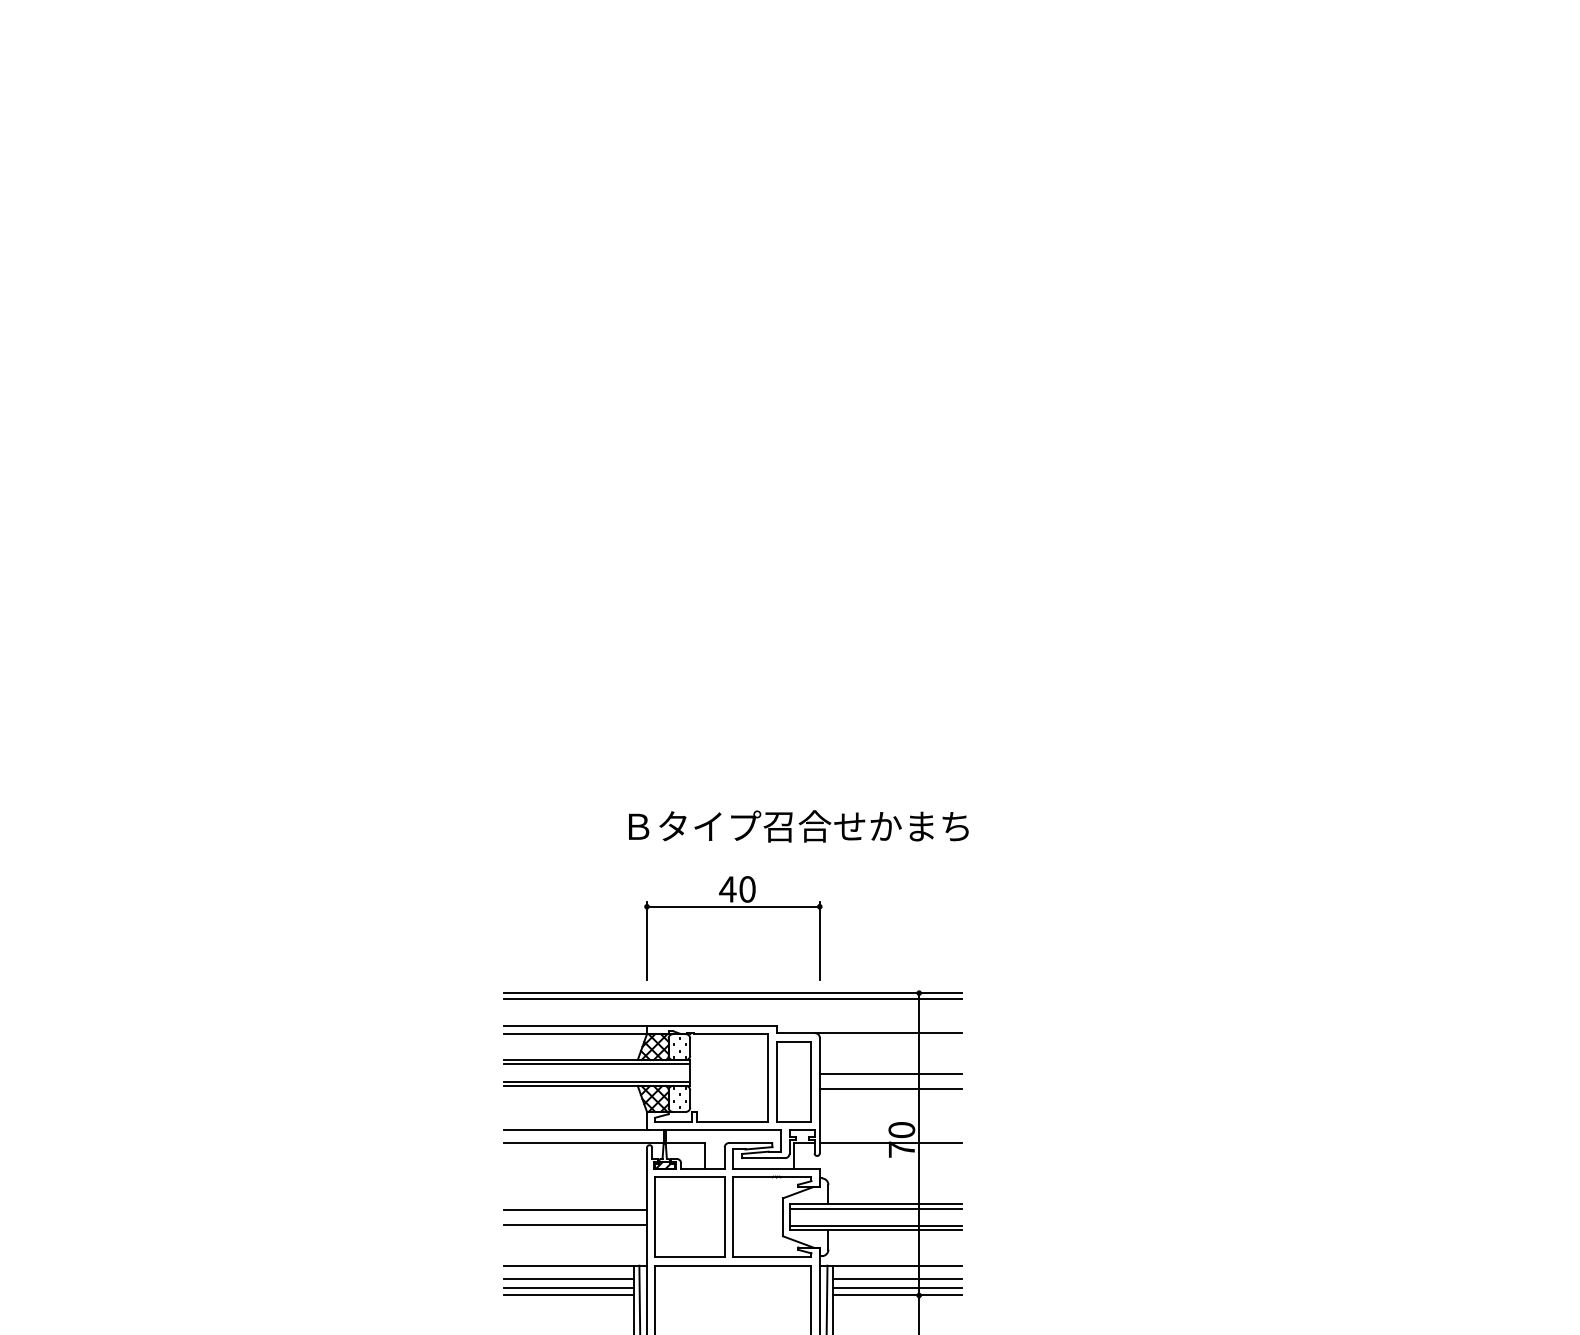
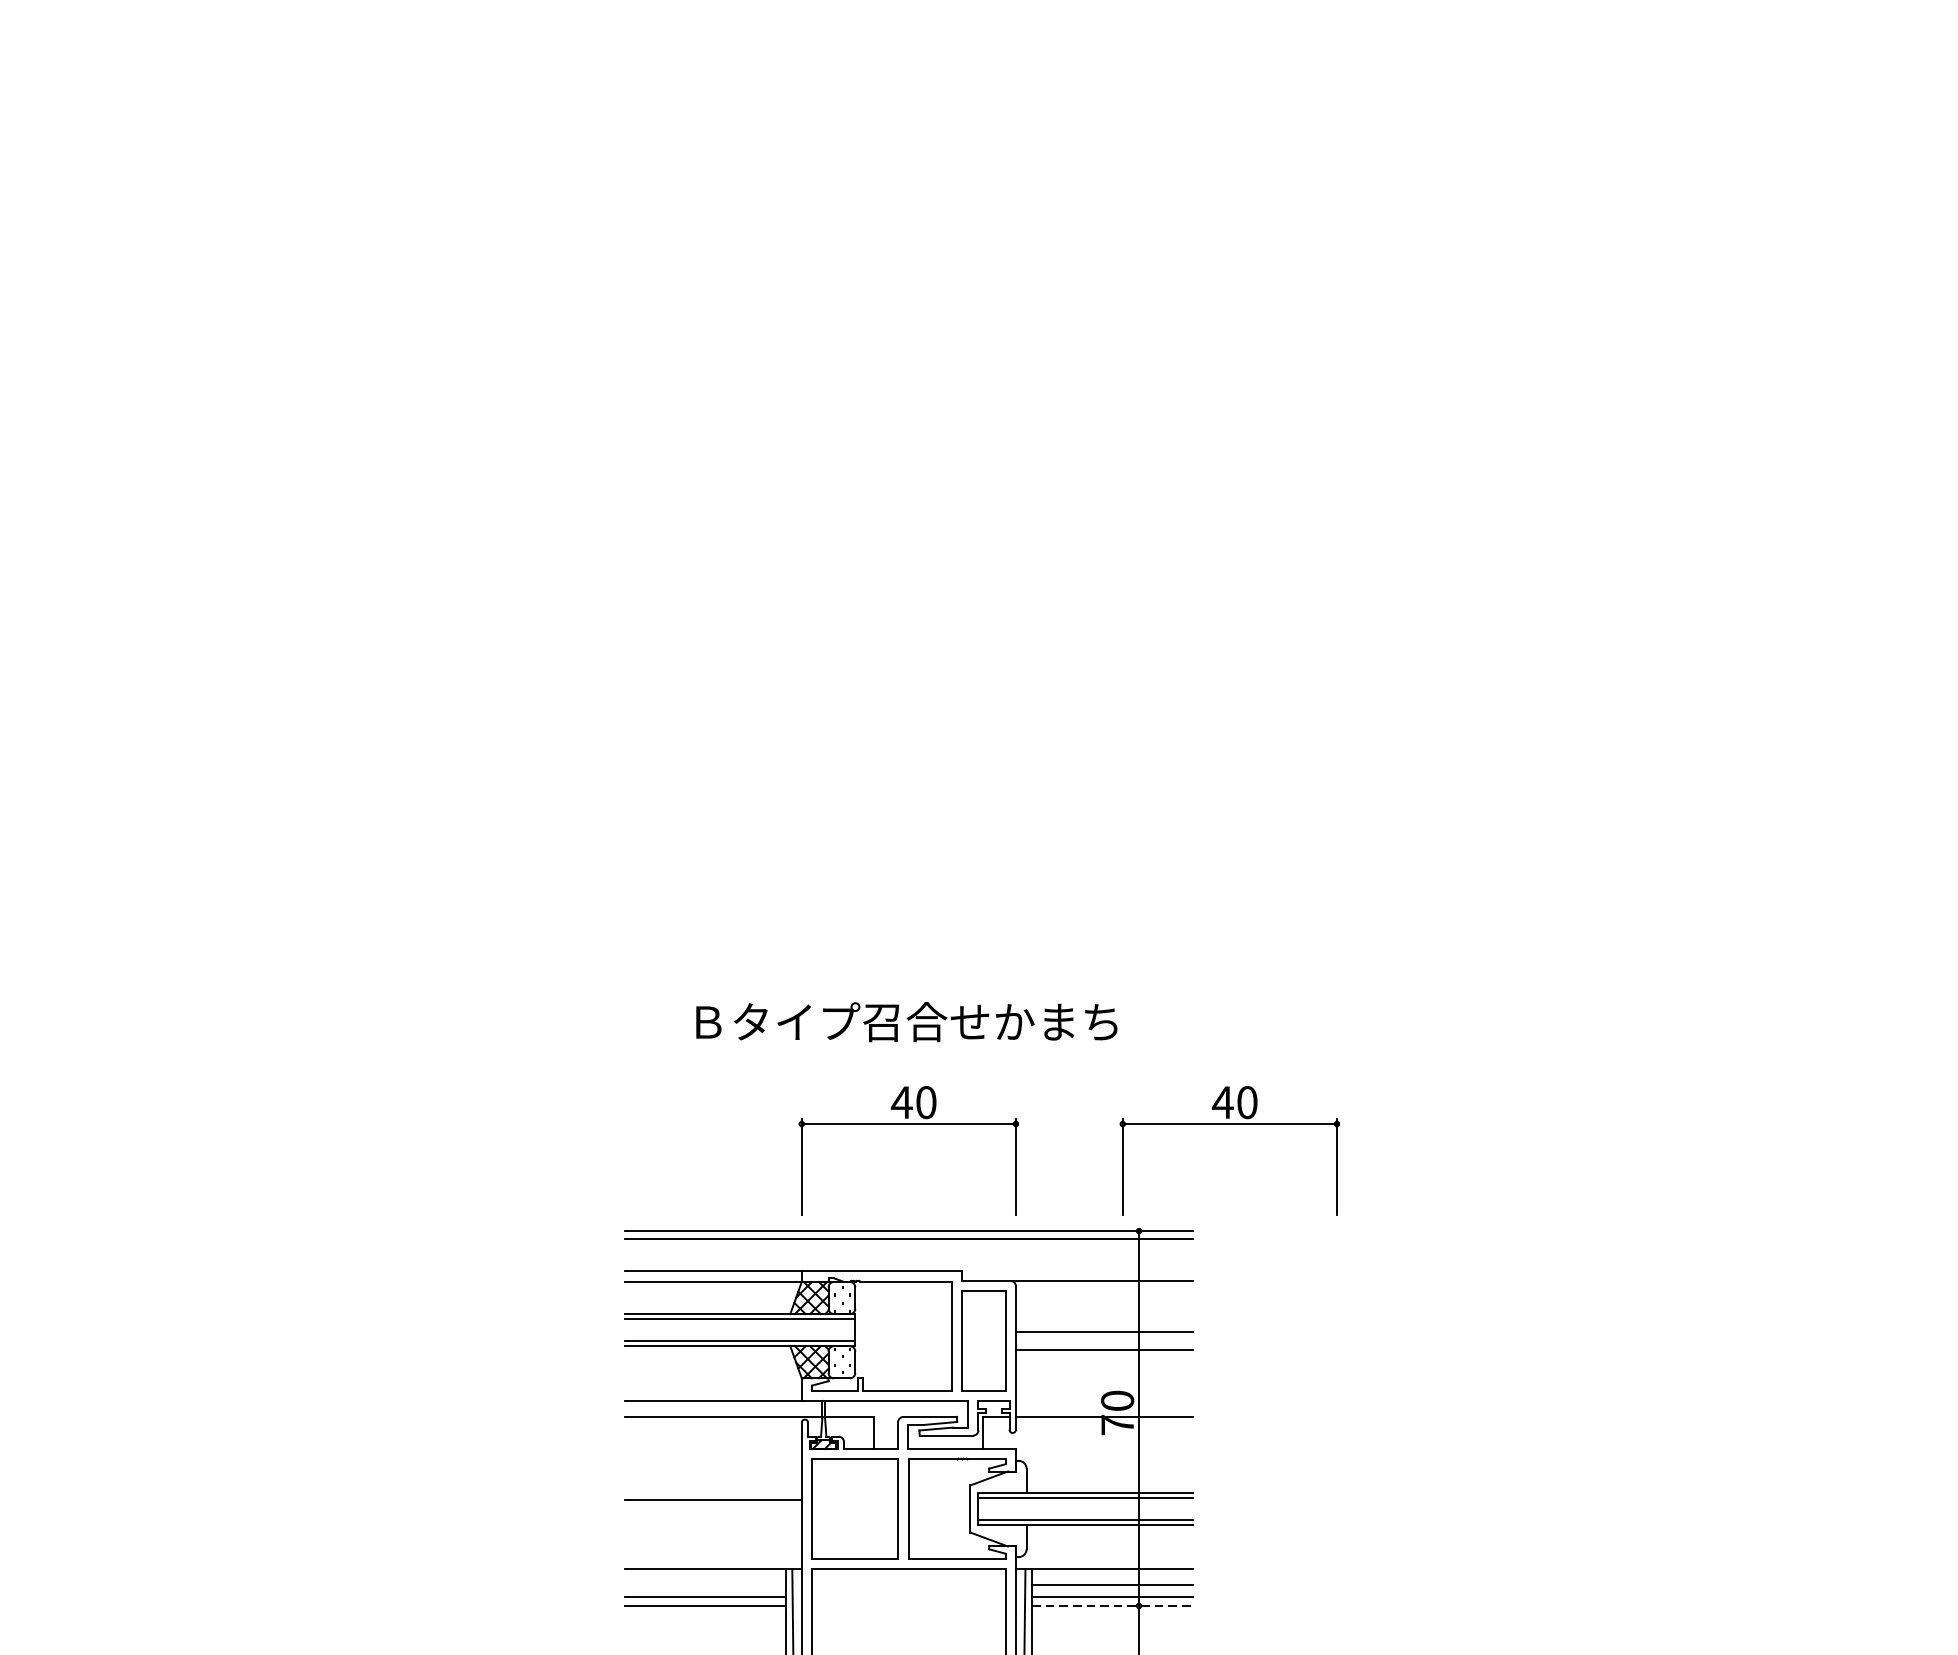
text: (798, 826) -> (906, 1022), moved
part: (992, 907) -> (1229, 1124), added
line: (575, 1224) -> (713, 1517), removed
line: (569, 1278) -> (705, 1584), removed
line: (897, 1295) -> (1112, 1605), solid -> dashed

